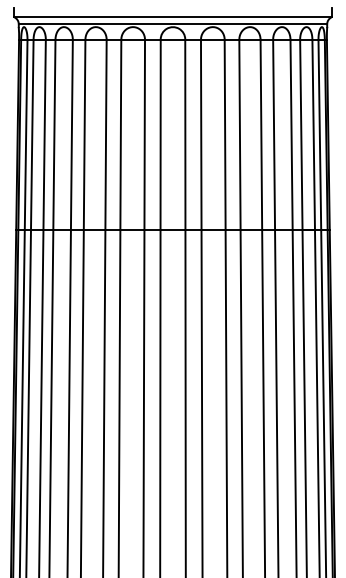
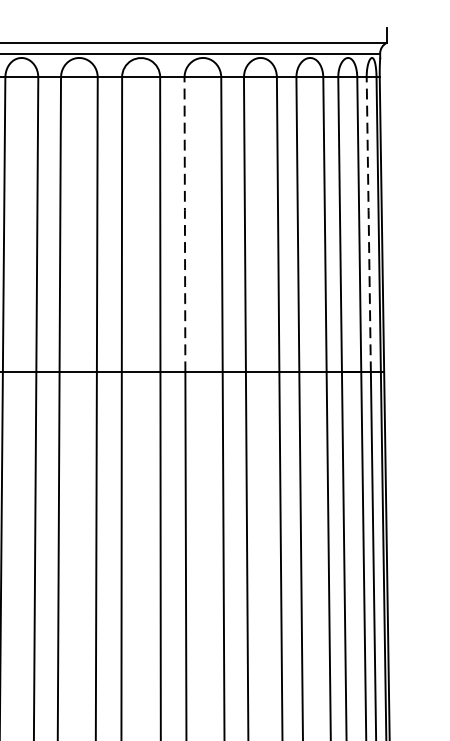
line: (201, 134) -> (185, 224), solid -> dashed
line: (319, 134) -> (368, 224), solid -> dashed

